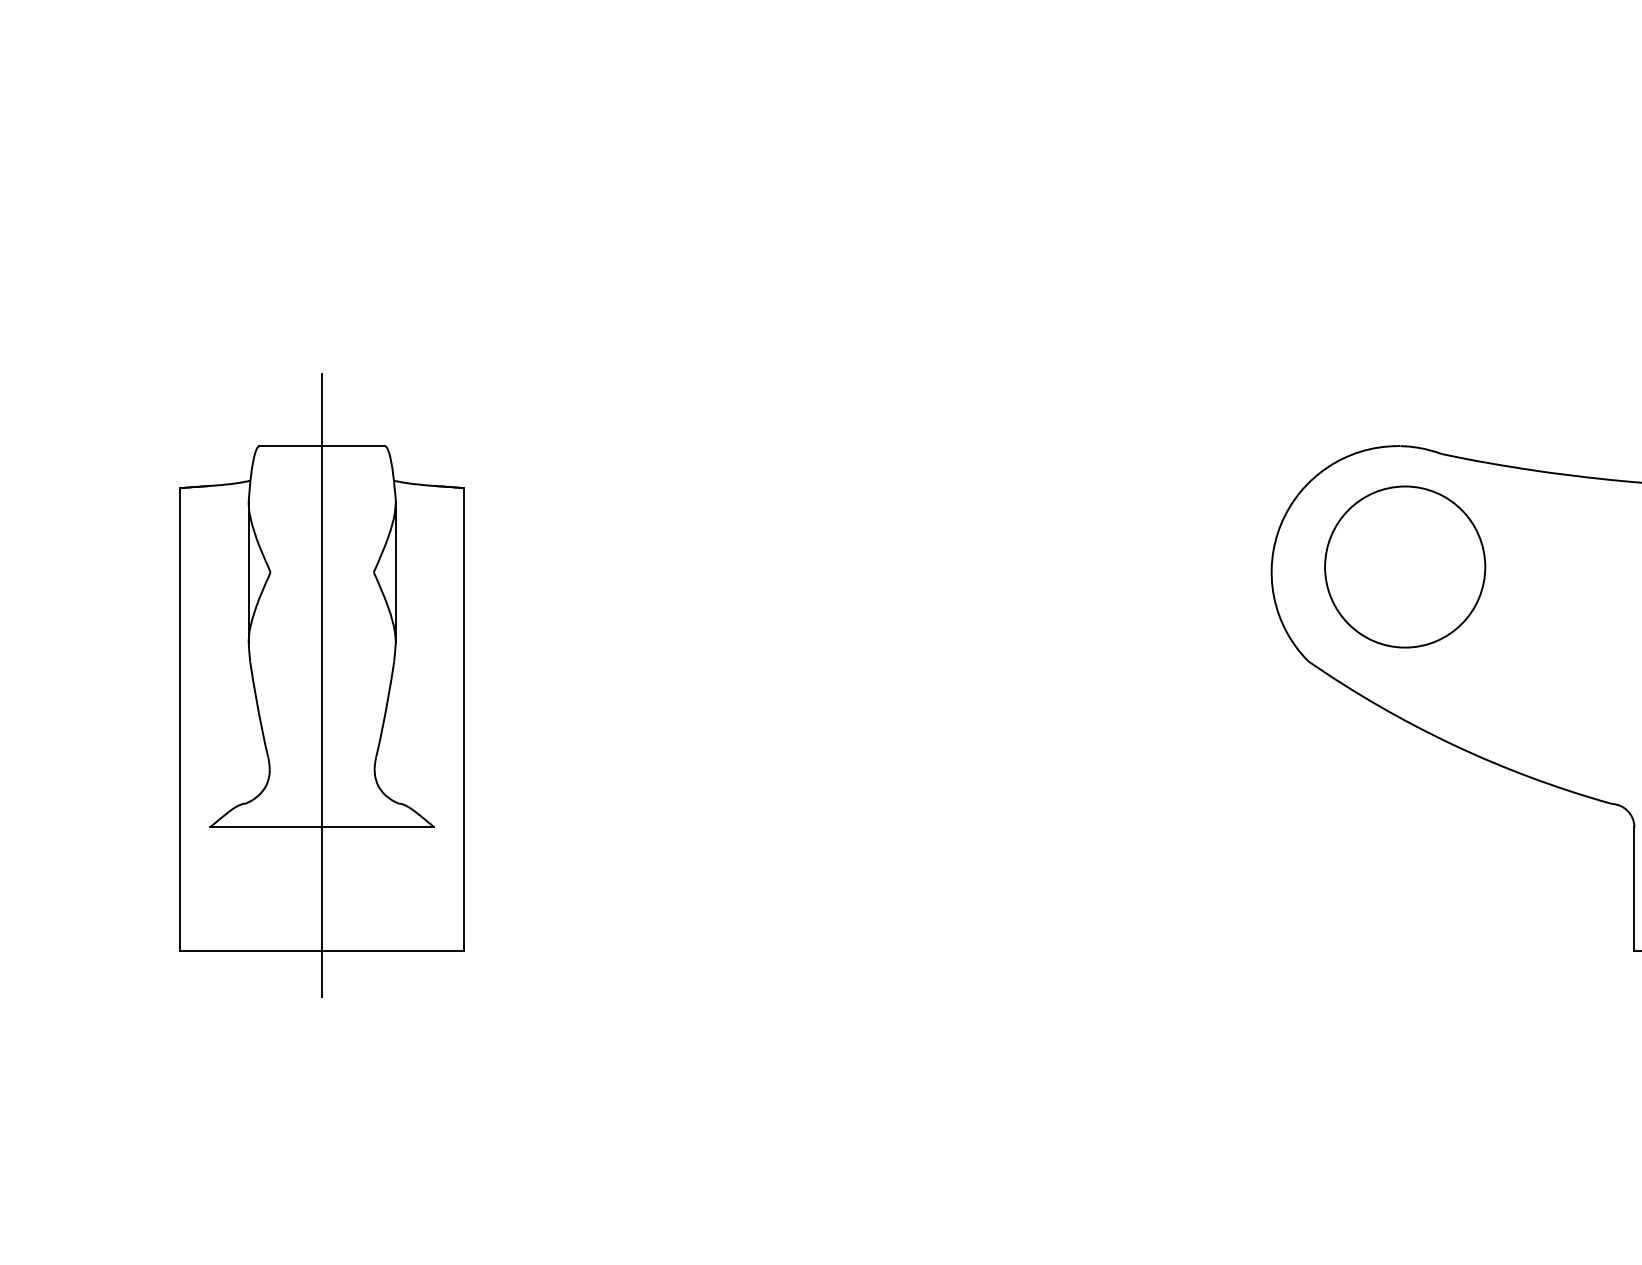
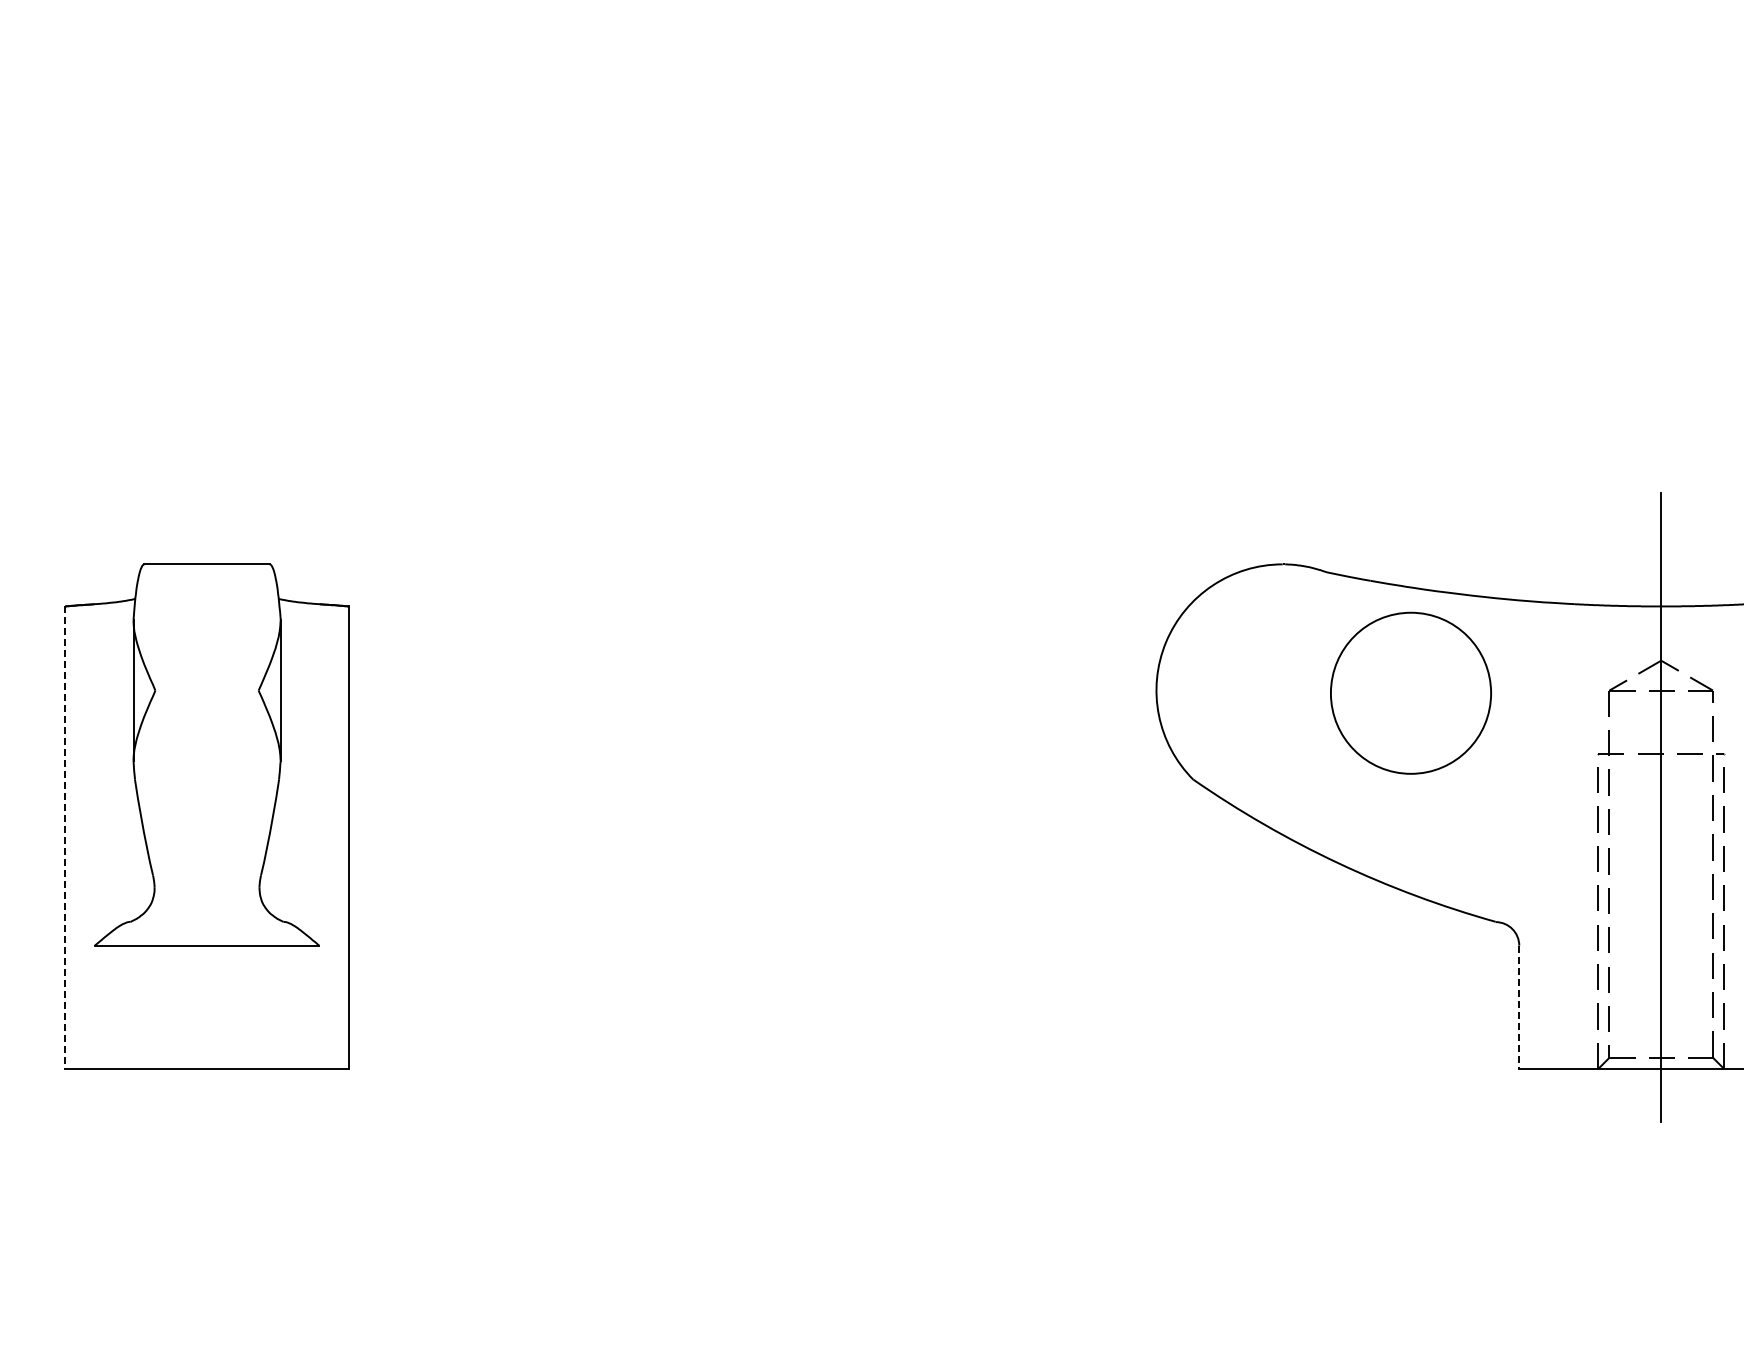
part: (1404, 566) -> (1410, 692), moved
line: (322, 685) -> (207, 803), removed
line: (180, 720) -> (65, 838), solid -> dashed
line: (1634, 889) -> (1519, 1007), solid -> dashed

